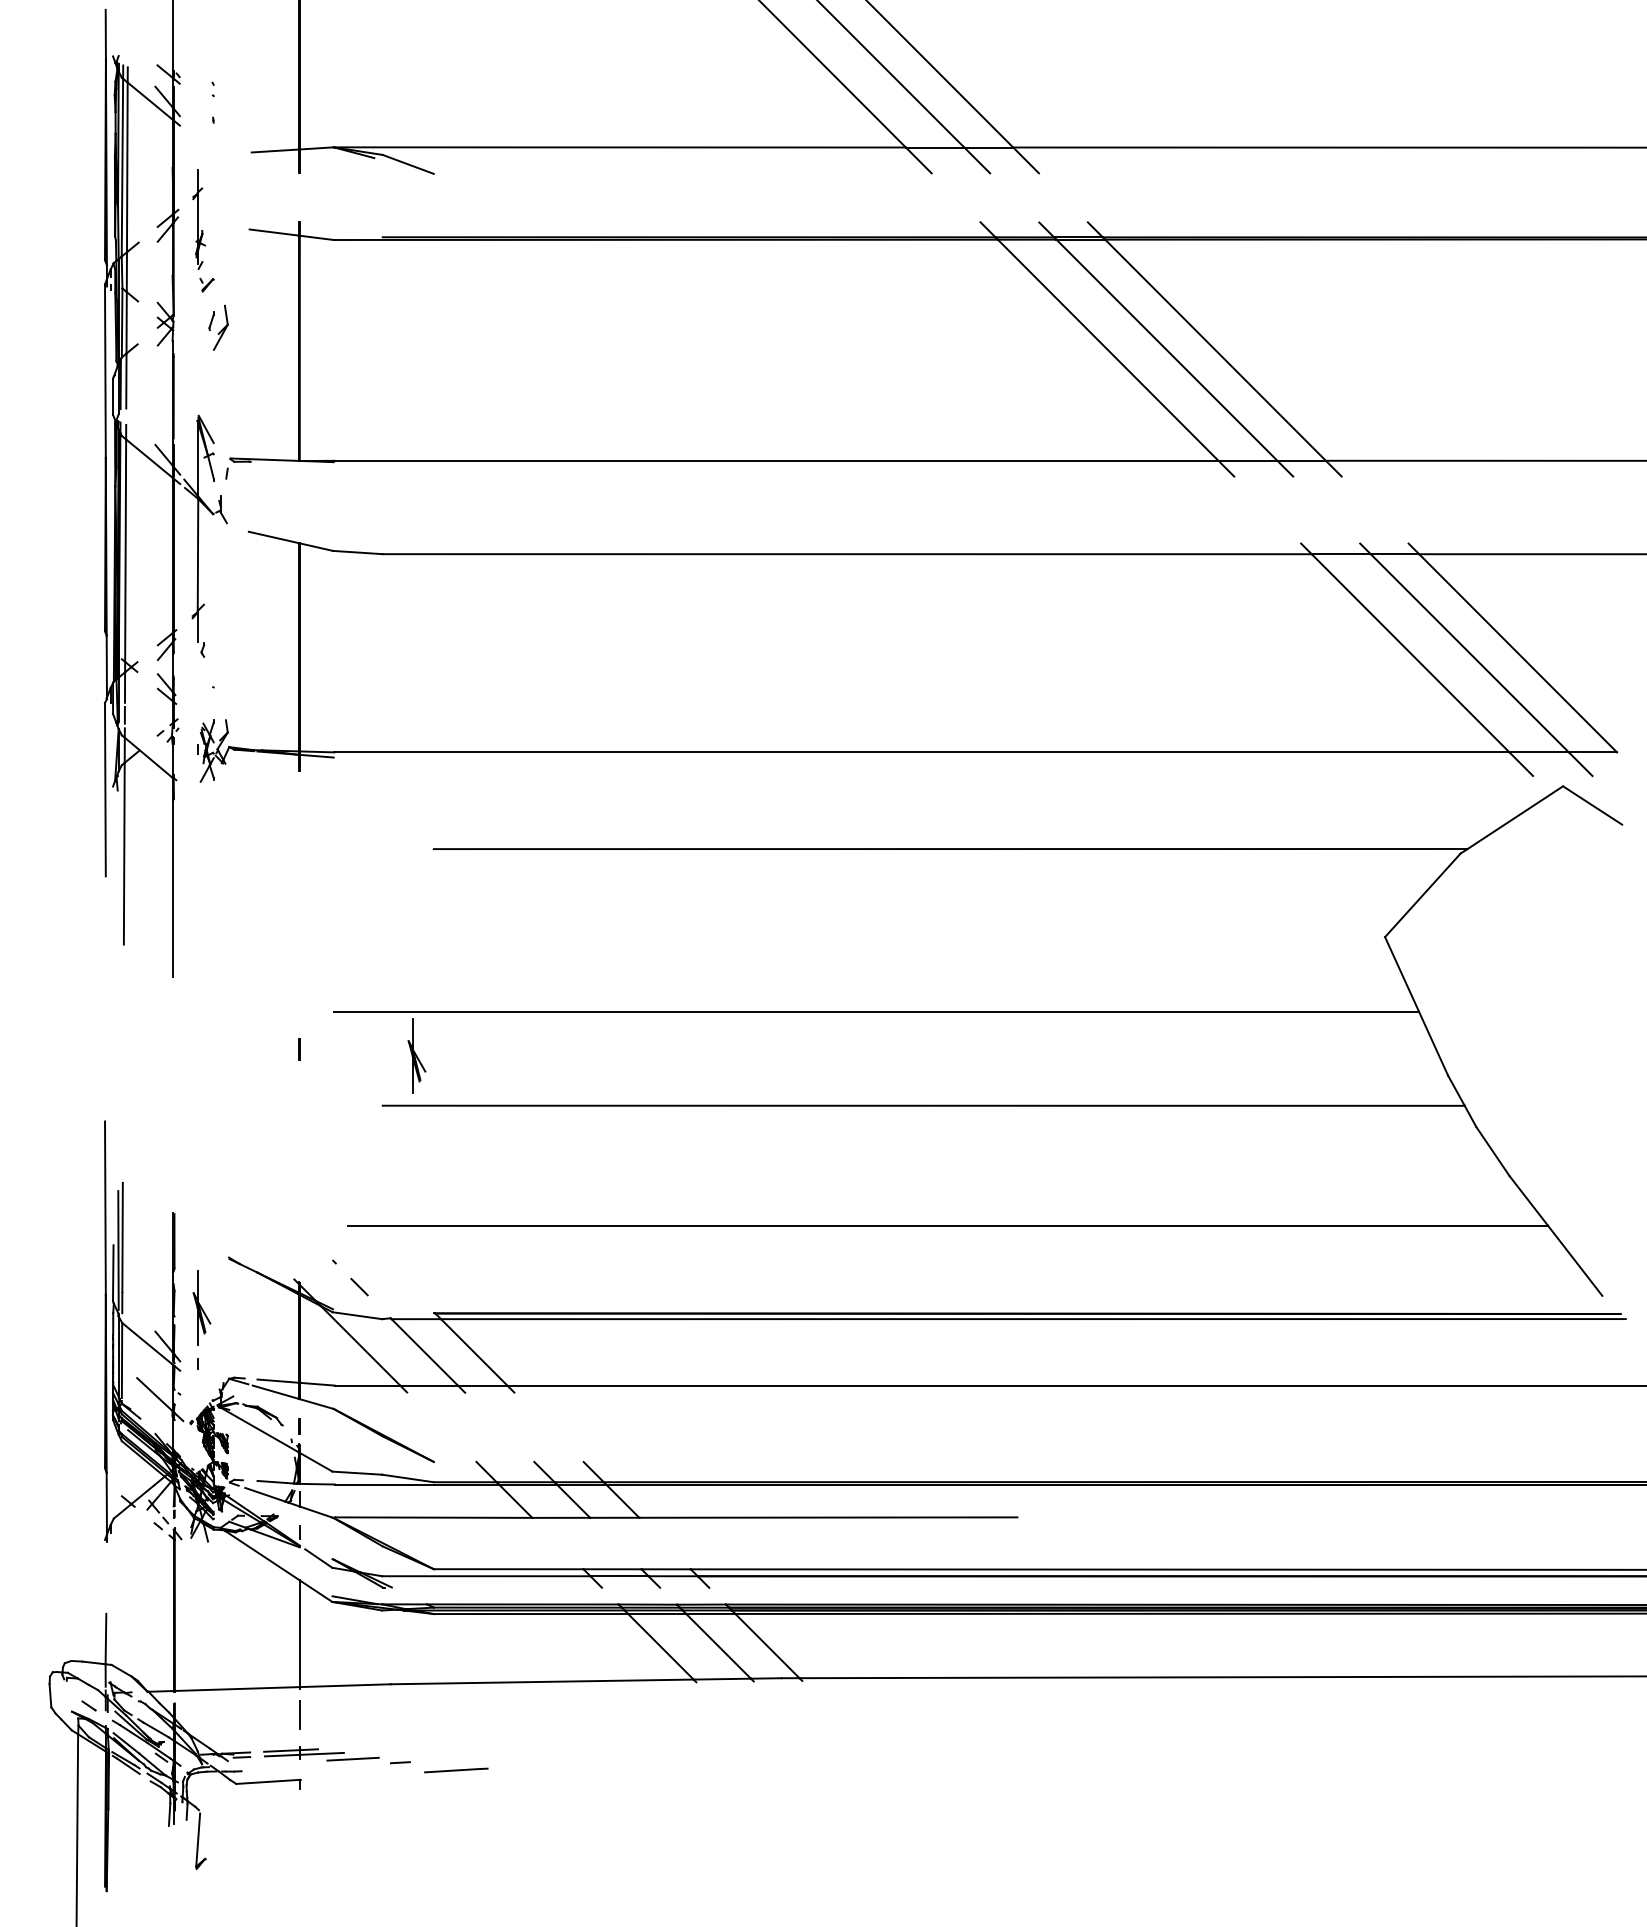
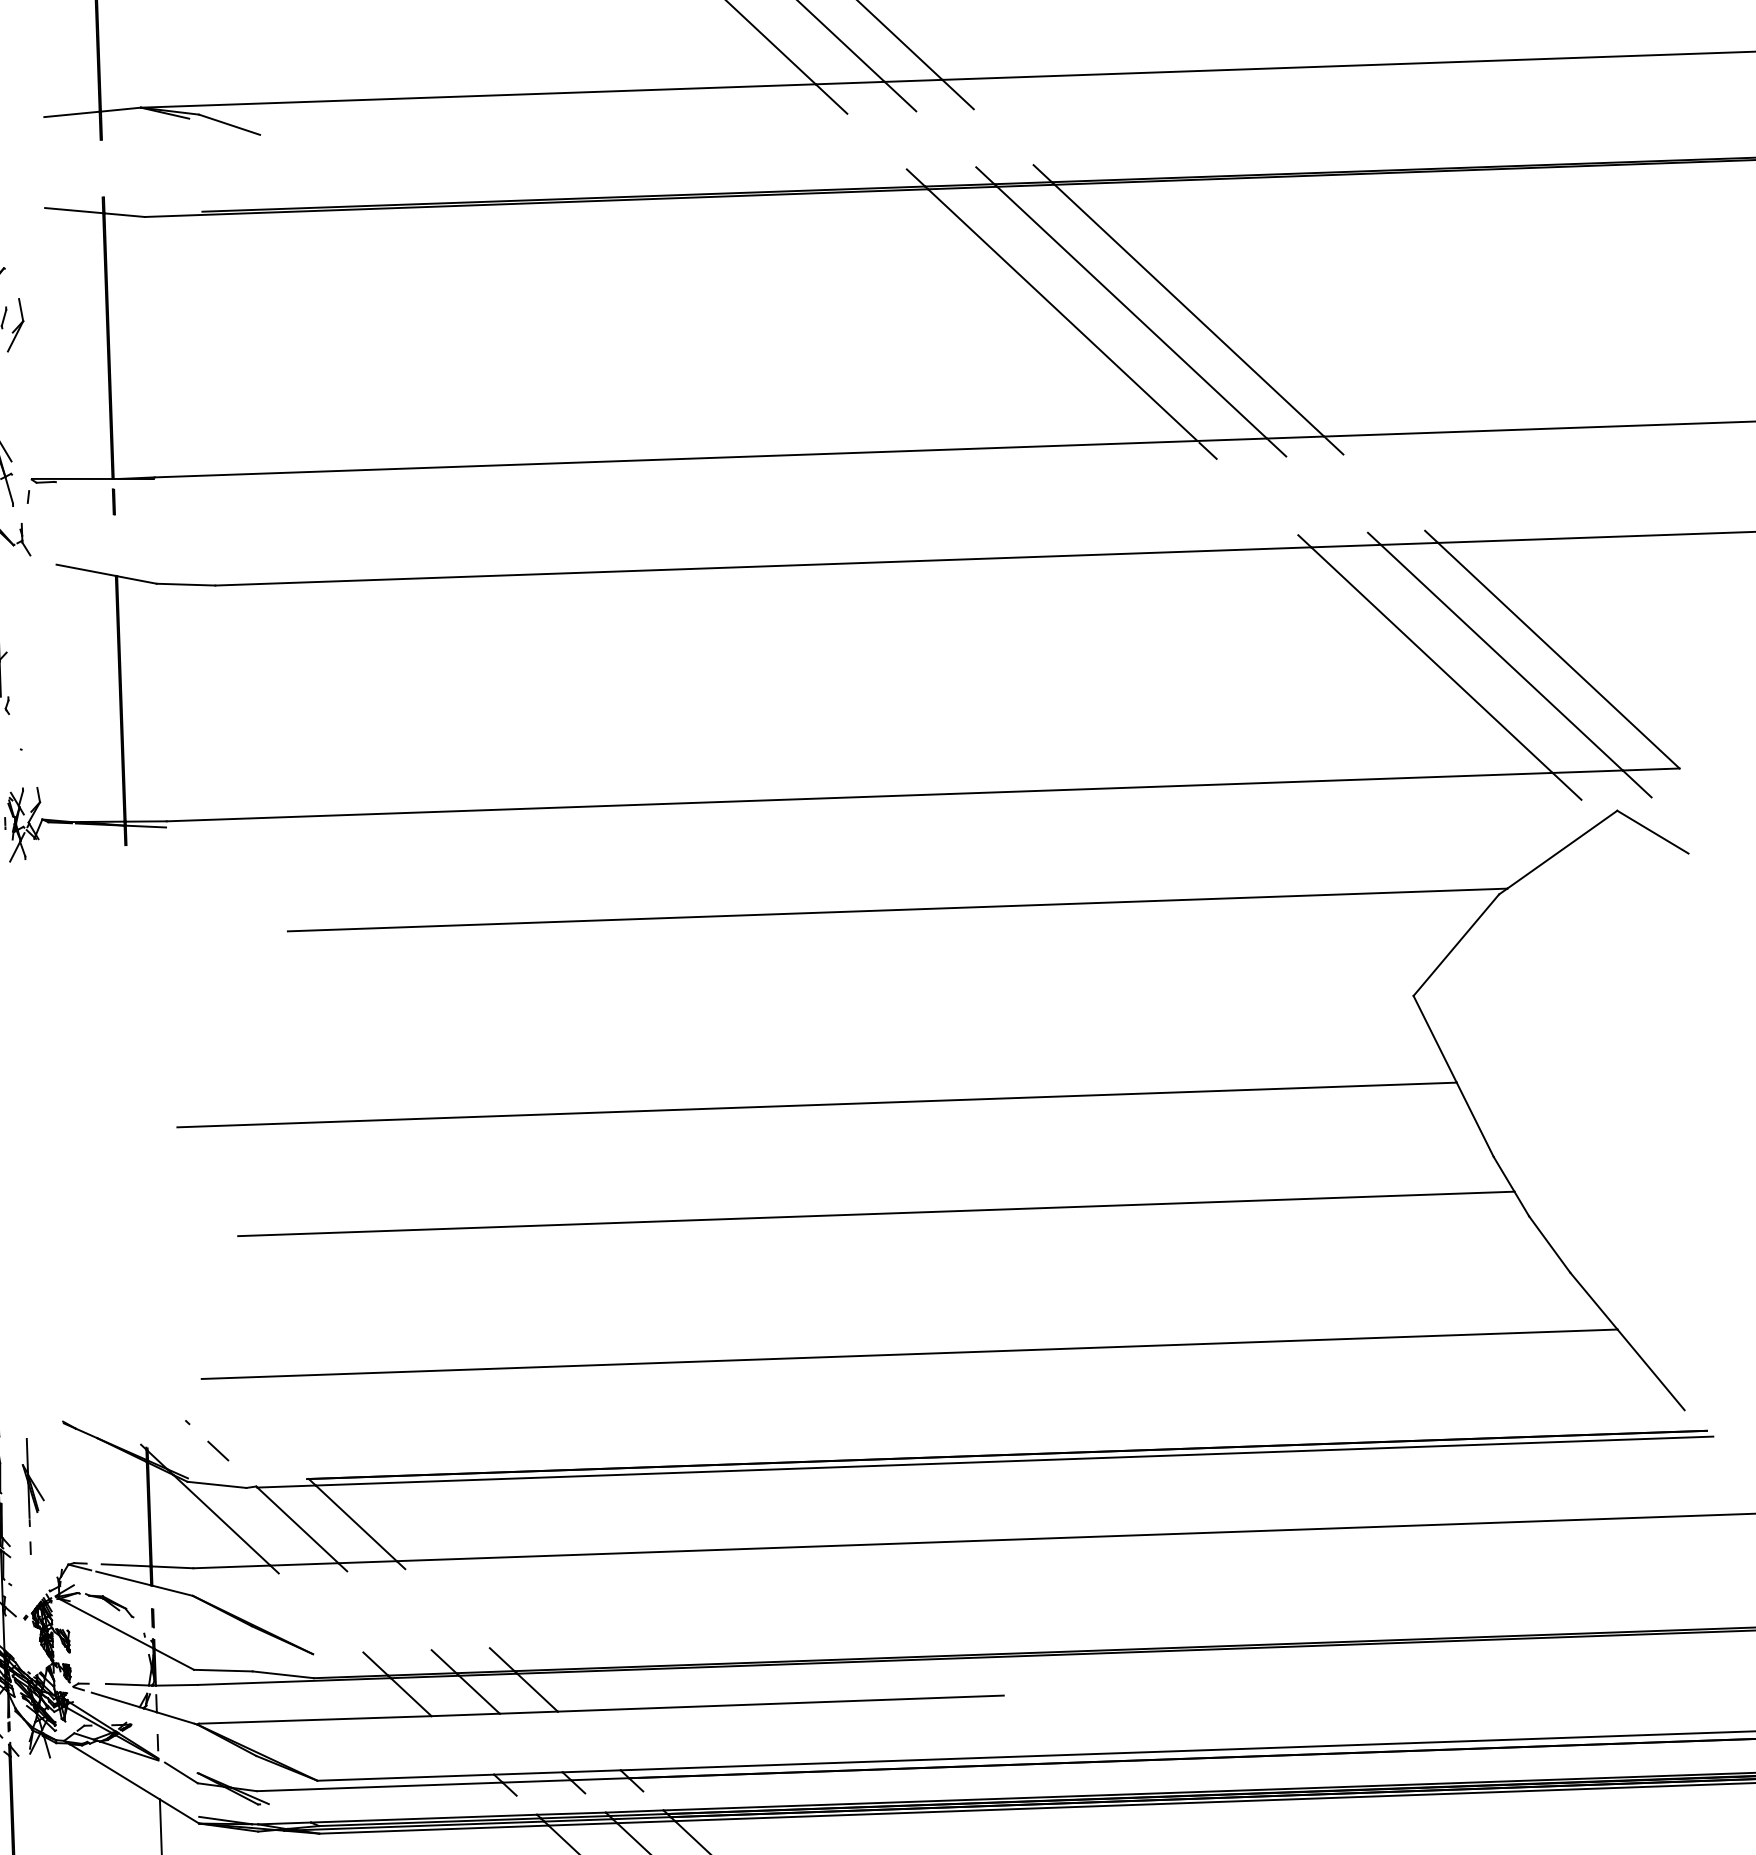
line: (299, 1049) -> (114, 502), moved
part: (416, 1055) -> (275, 1175), removed

